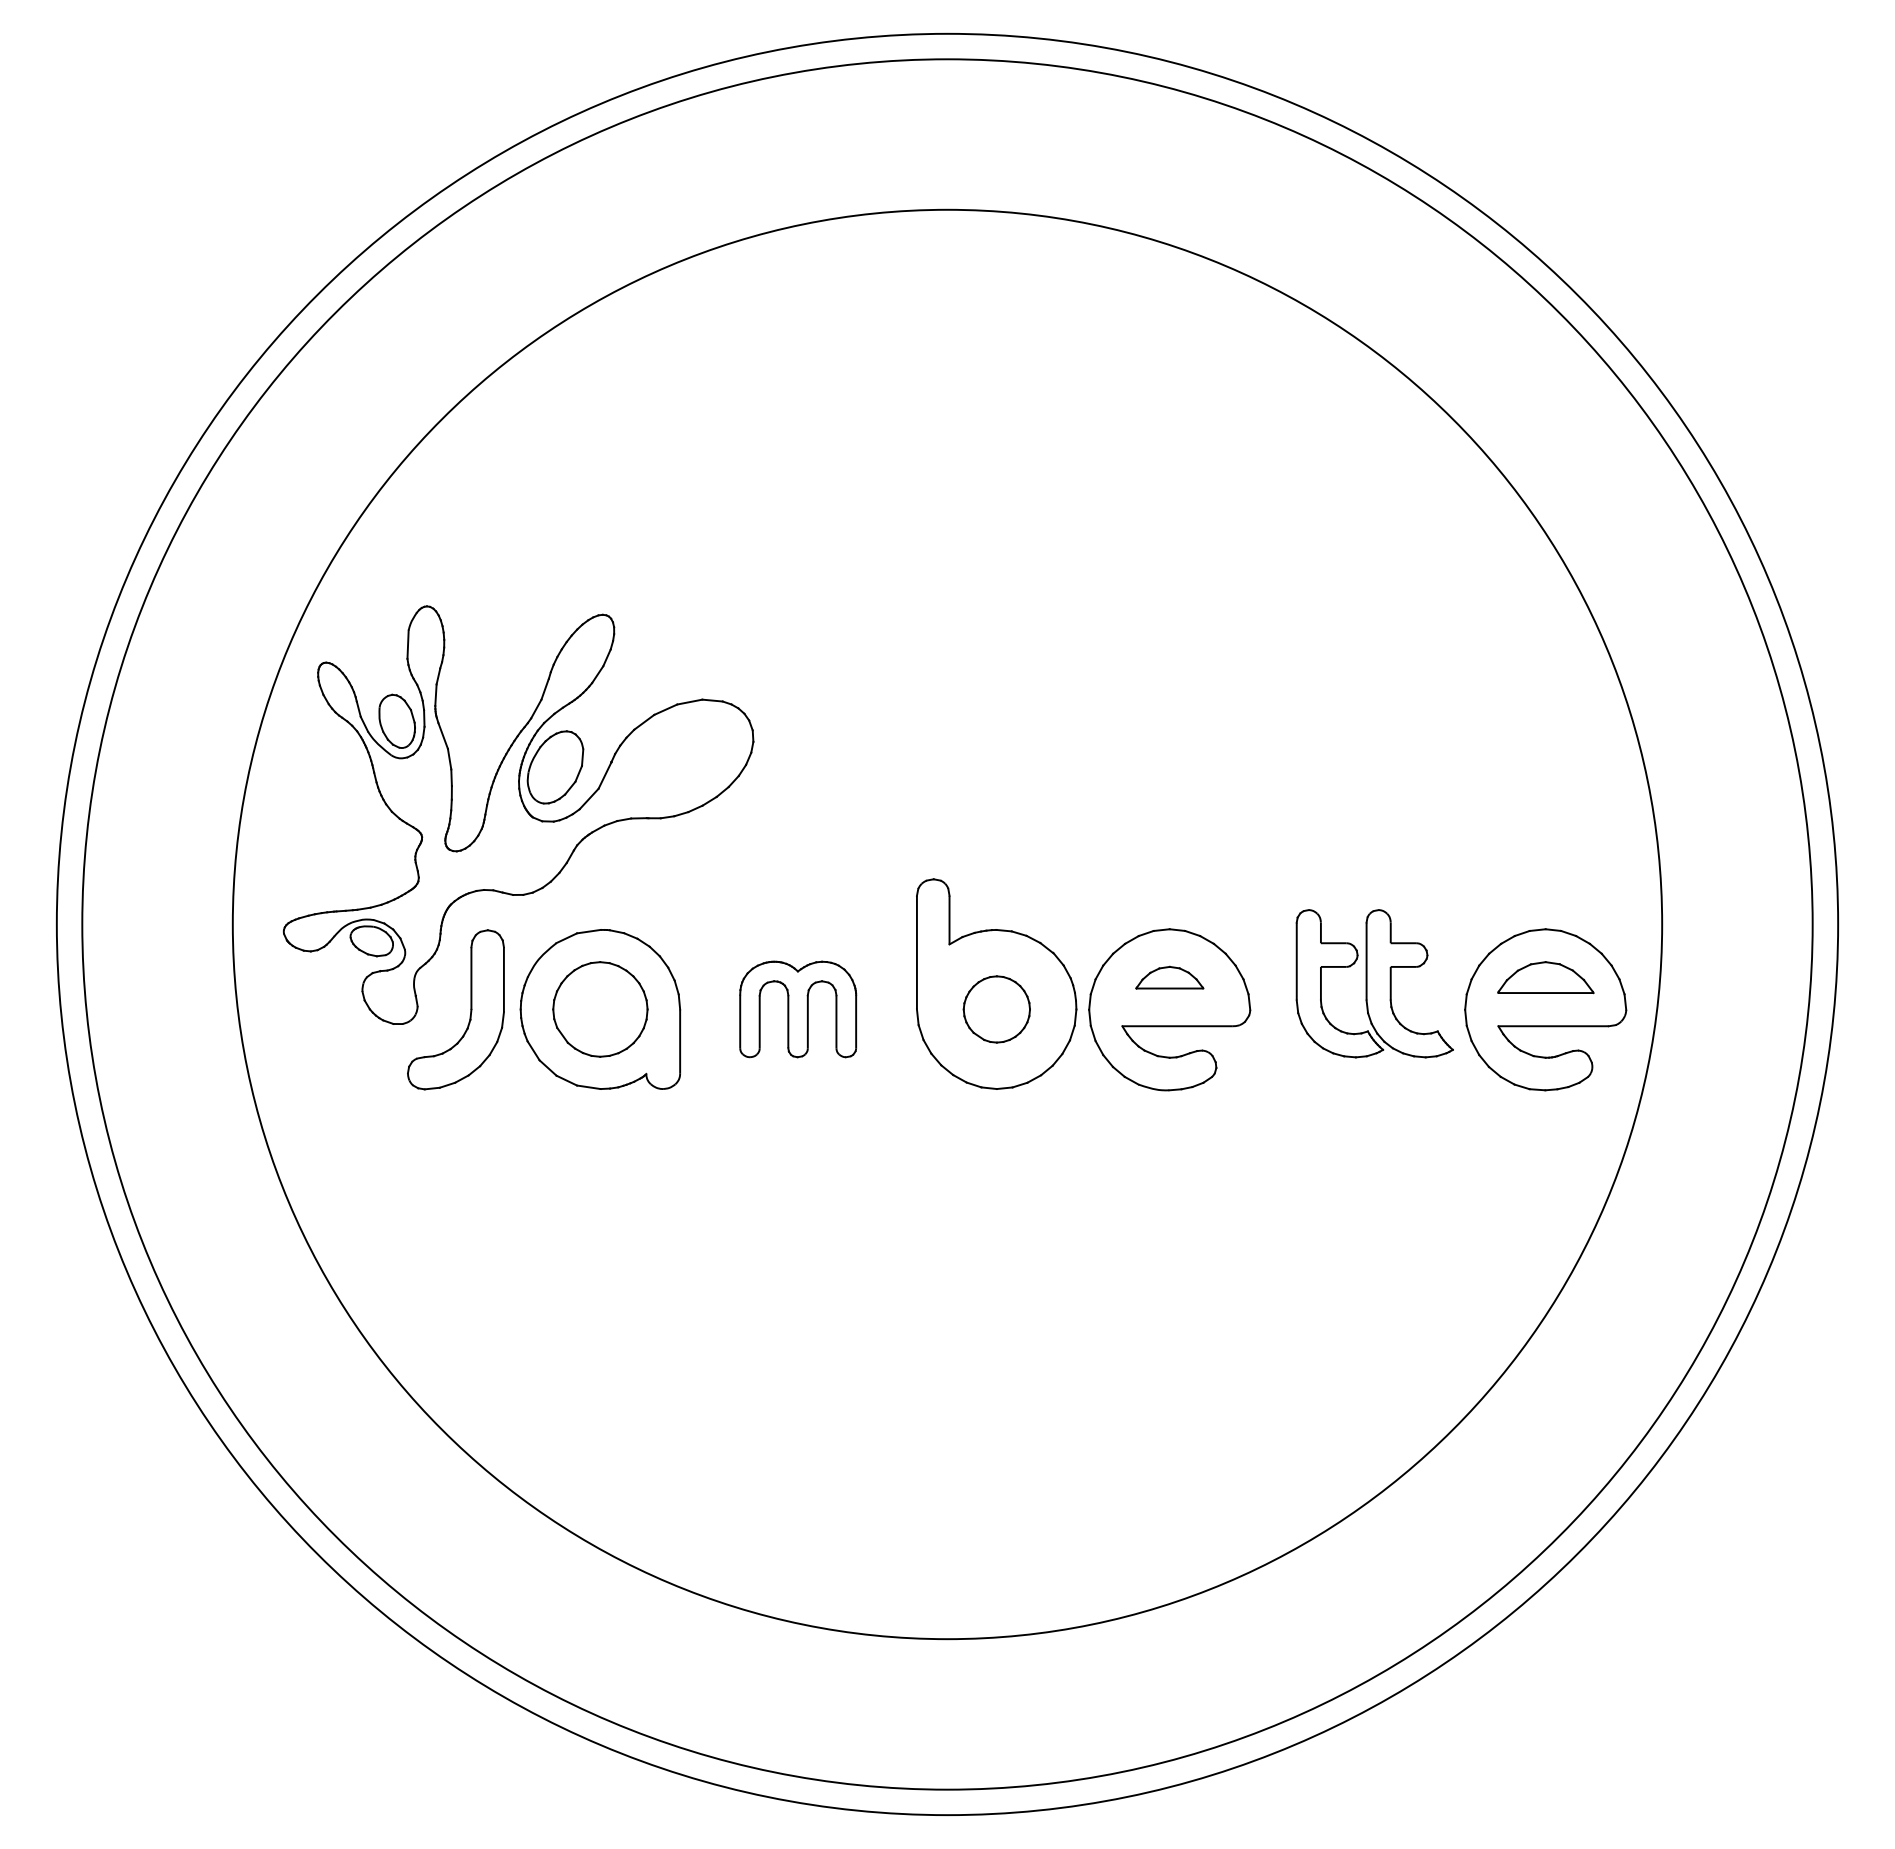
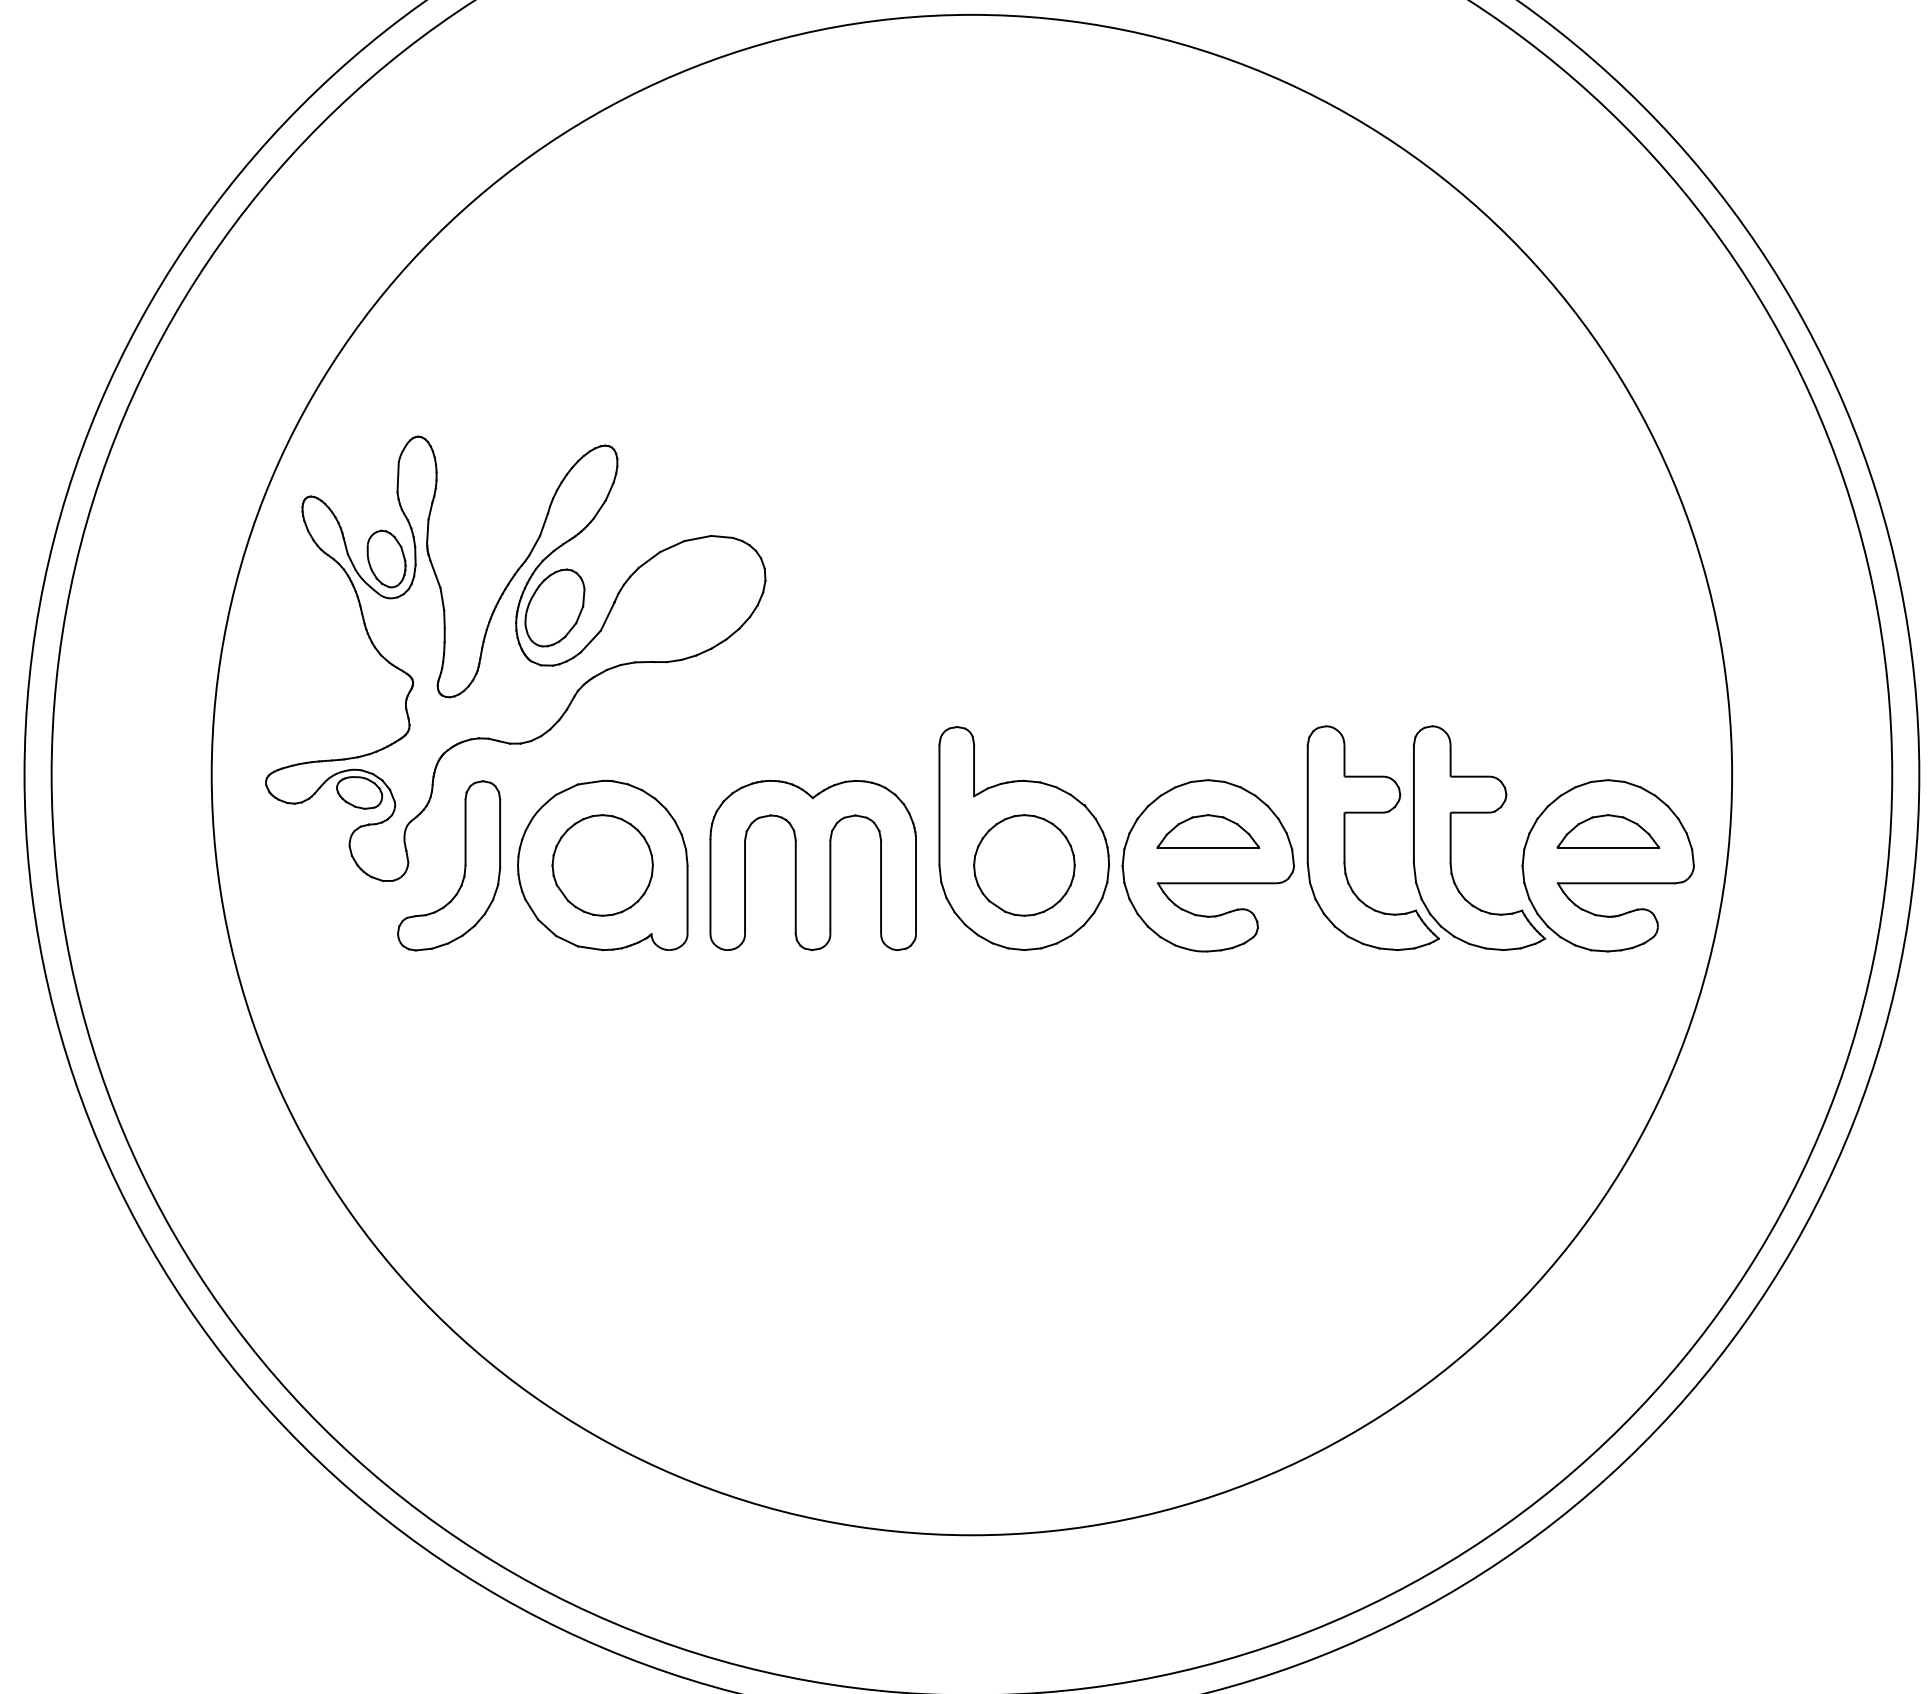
part: (1169, 977) -> (1208, 831), size x1.43
part: (1374, 983) -> (1426, 837), size x1.43
part: (797, 1009) -> (812, 865), size x1.67
part: (996, 1009) -> (1024, 865), size x1.43

